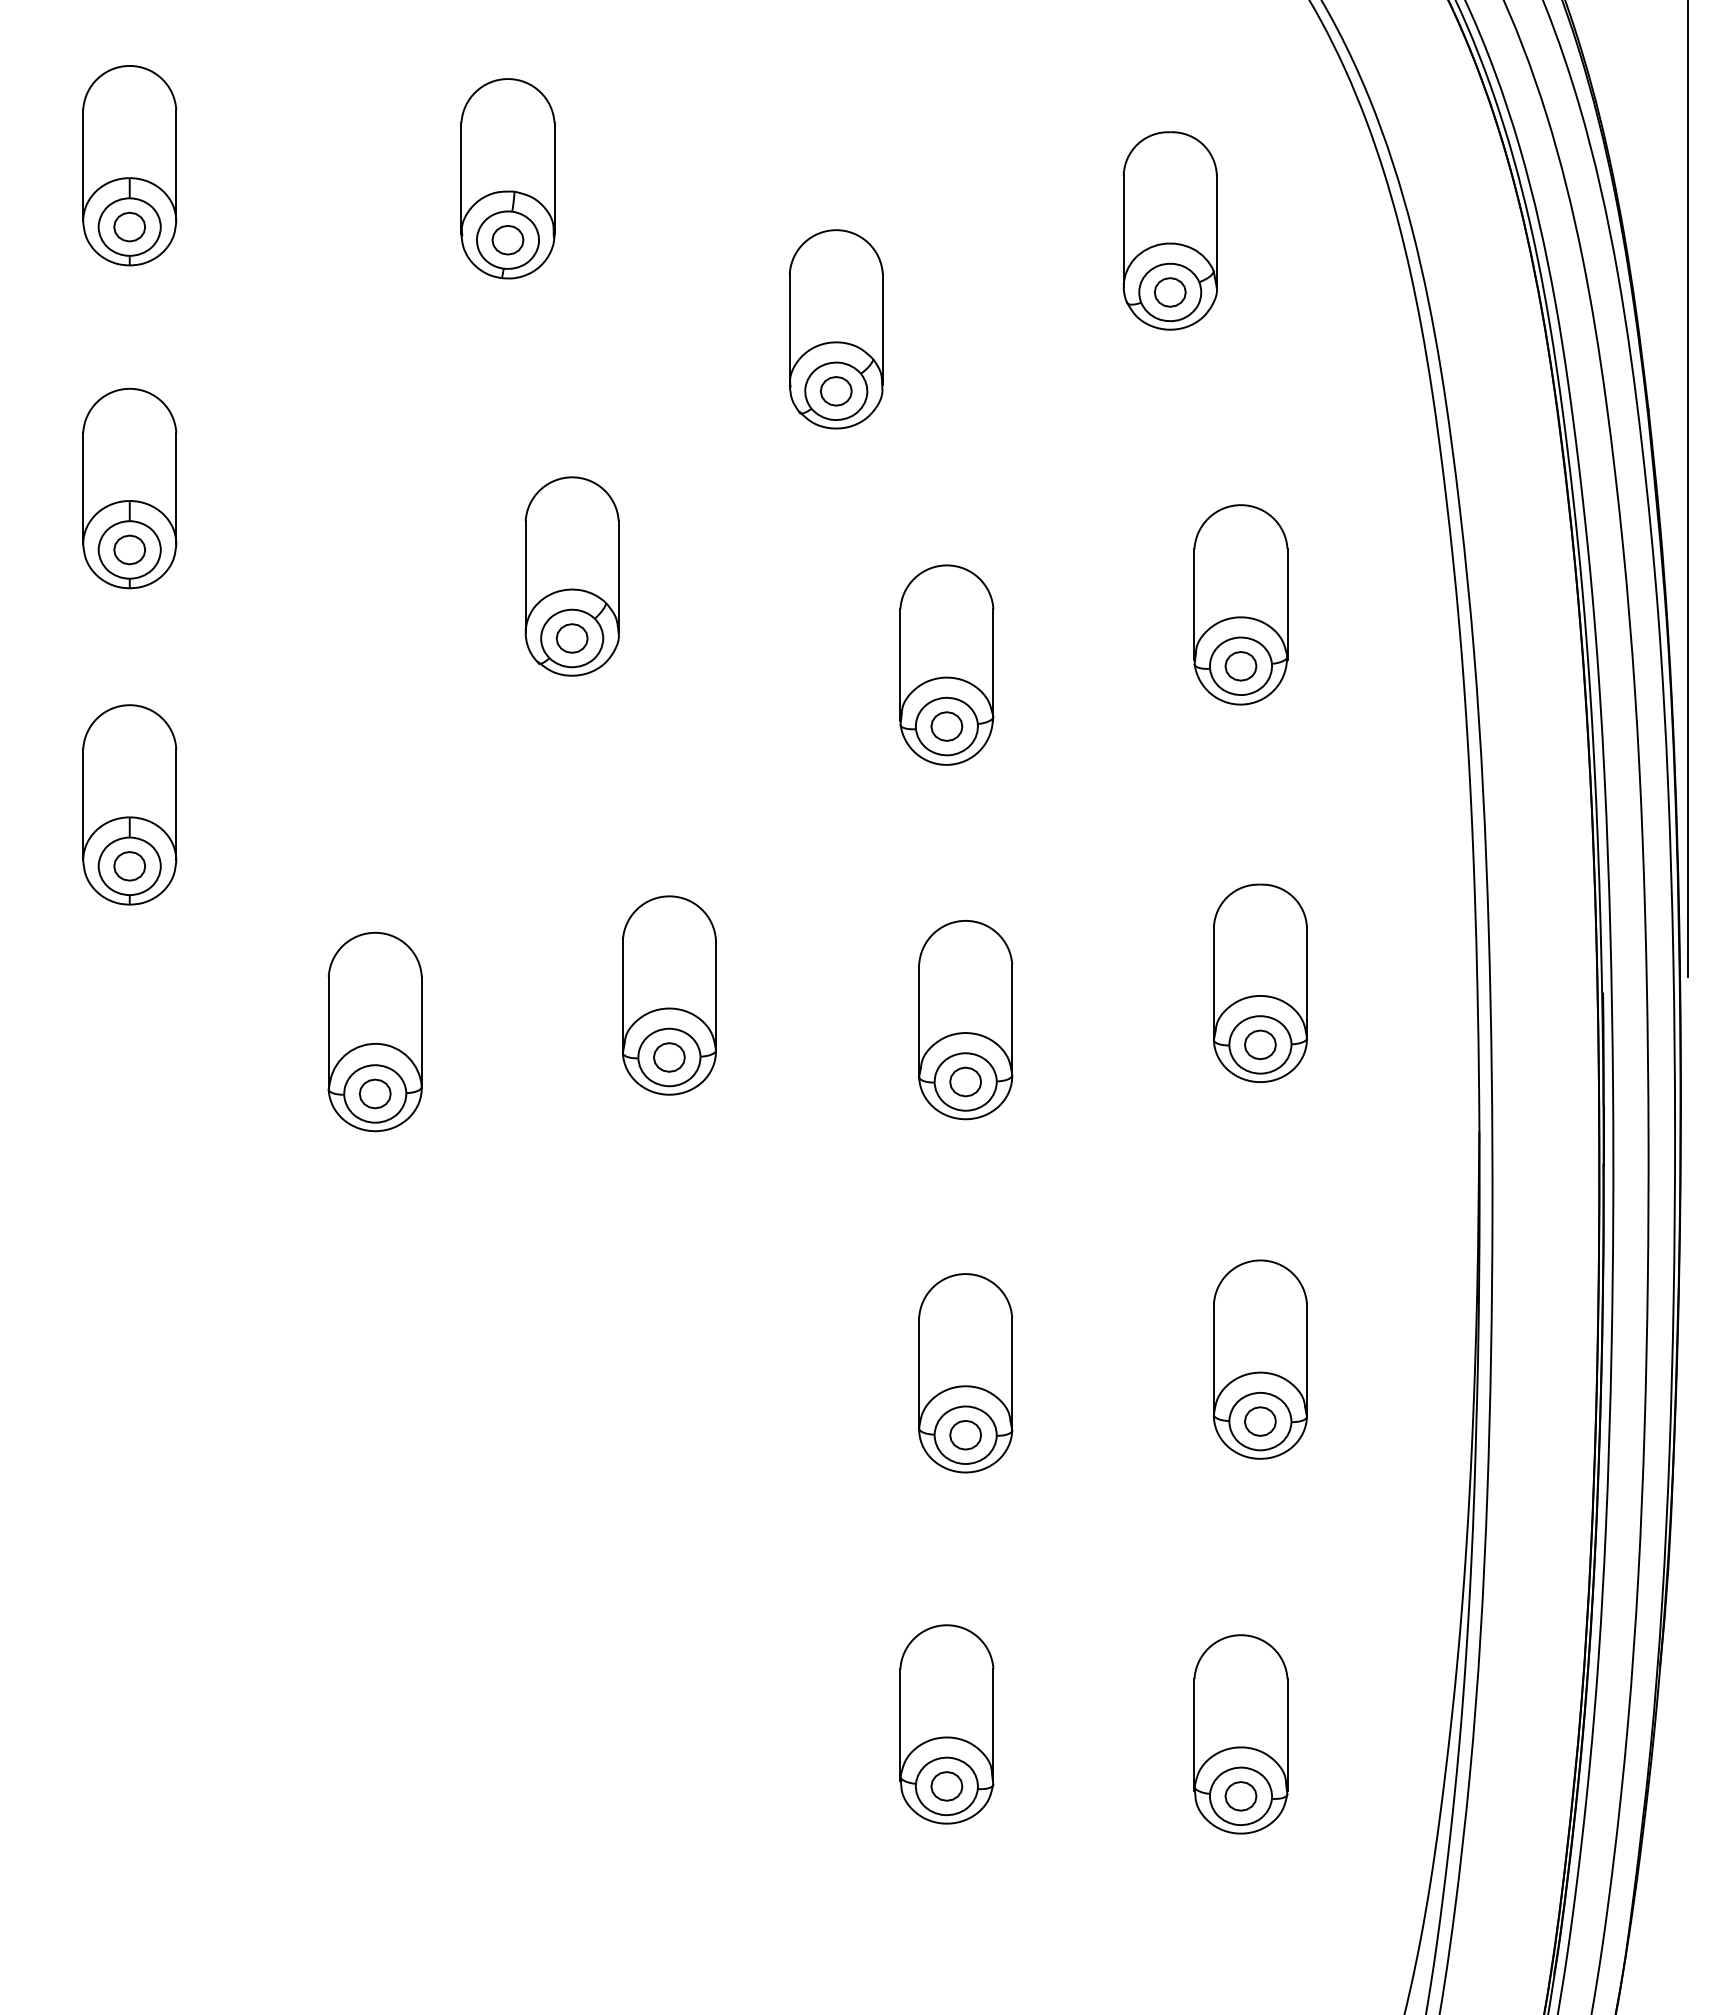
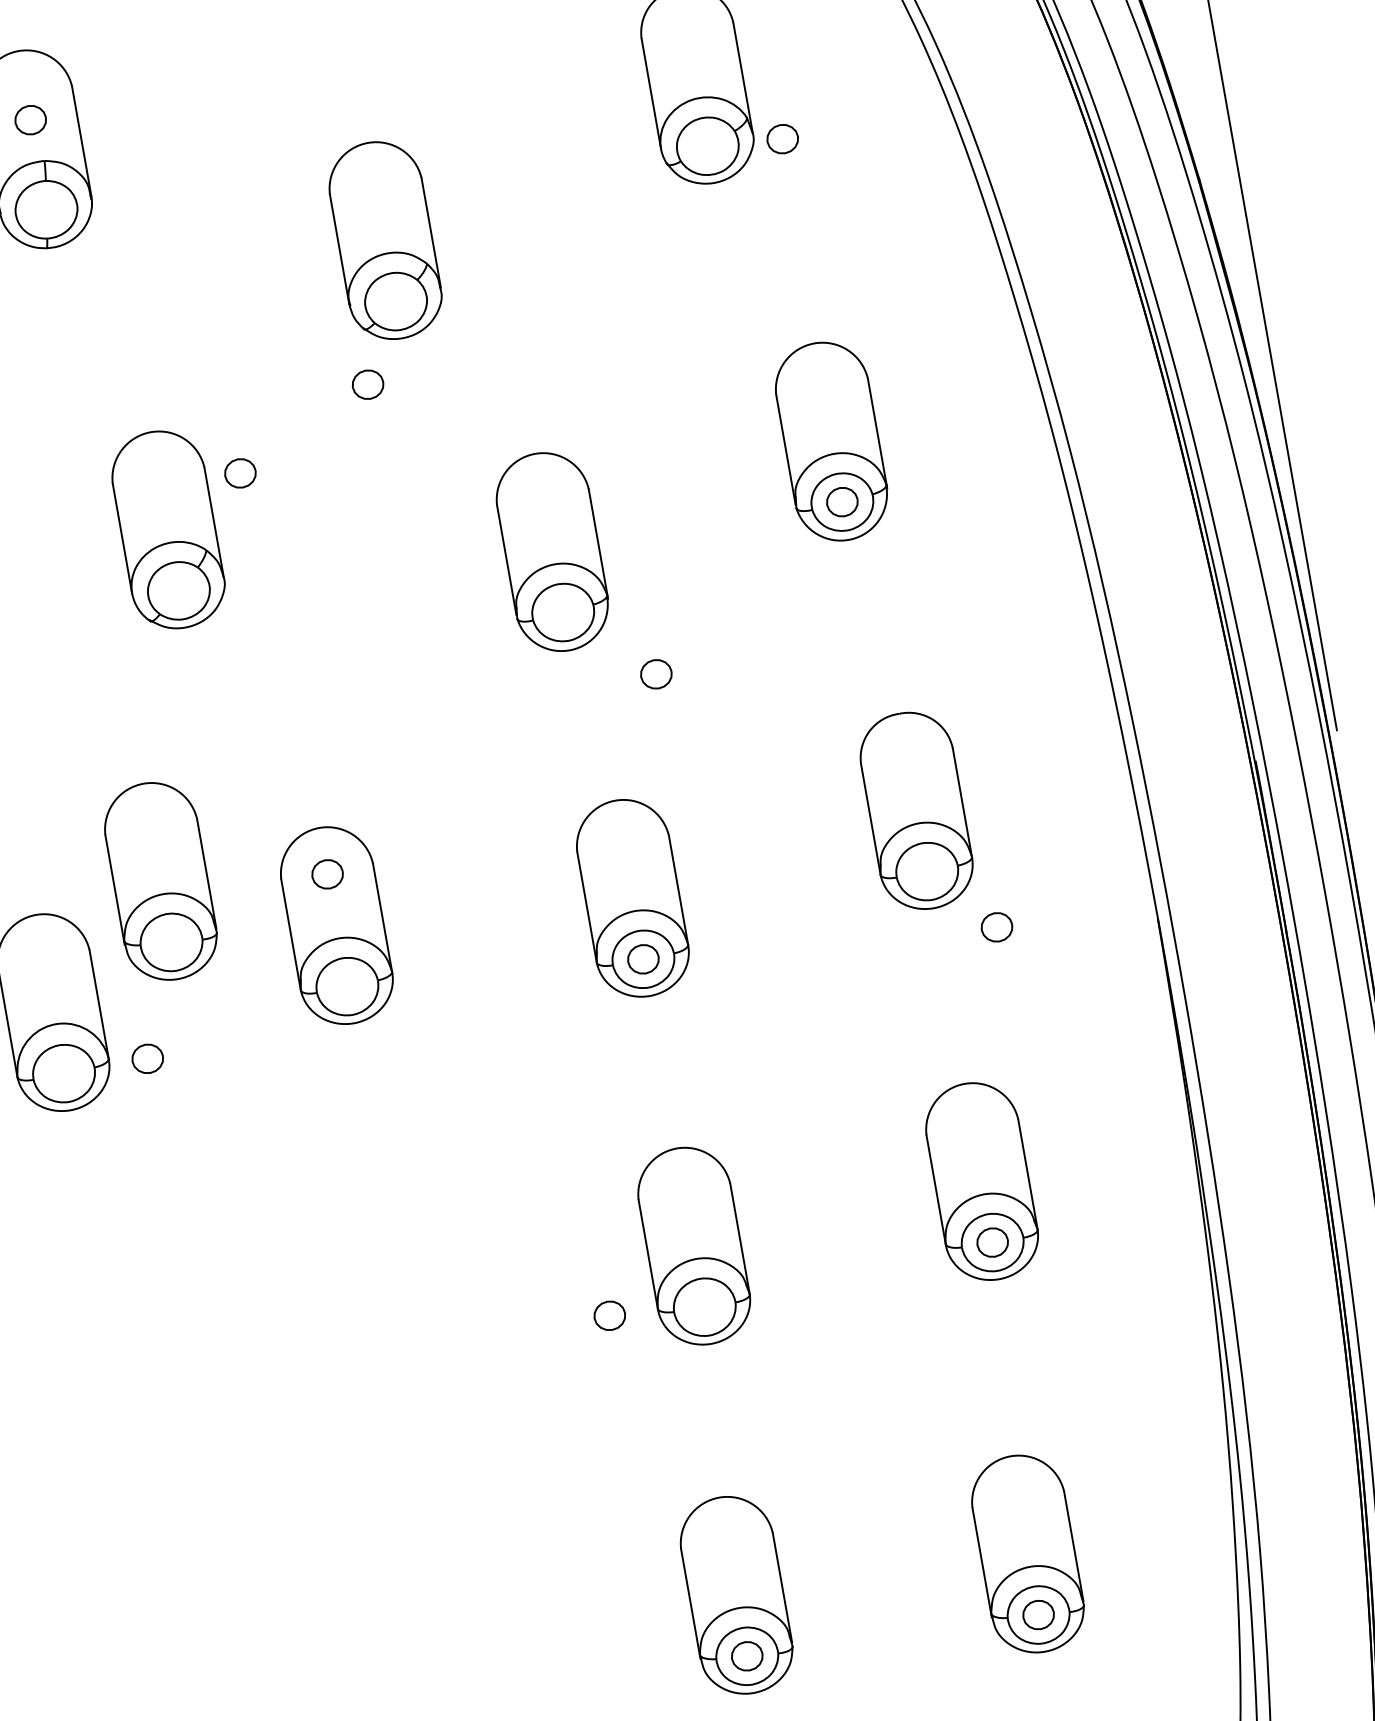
part: (507, 240) -> (30, 120), moved
part: (1169, 292) -> (781, 139), moved
part: (835, 391) -> (367, 385), moved
part: (571, 638) -> (239, 473), moved
part: (946, 726) -> (655, 674), moved
part: (503, 921) -> (160, 881), added
part: (1260, 1044) -> (997, 926), moved
part: (669, 1057) -> (327, 874), moved
part: (374, 1093) -> (146, 1058), moved
part: (965, 1435) -> (609, 1316), moved

